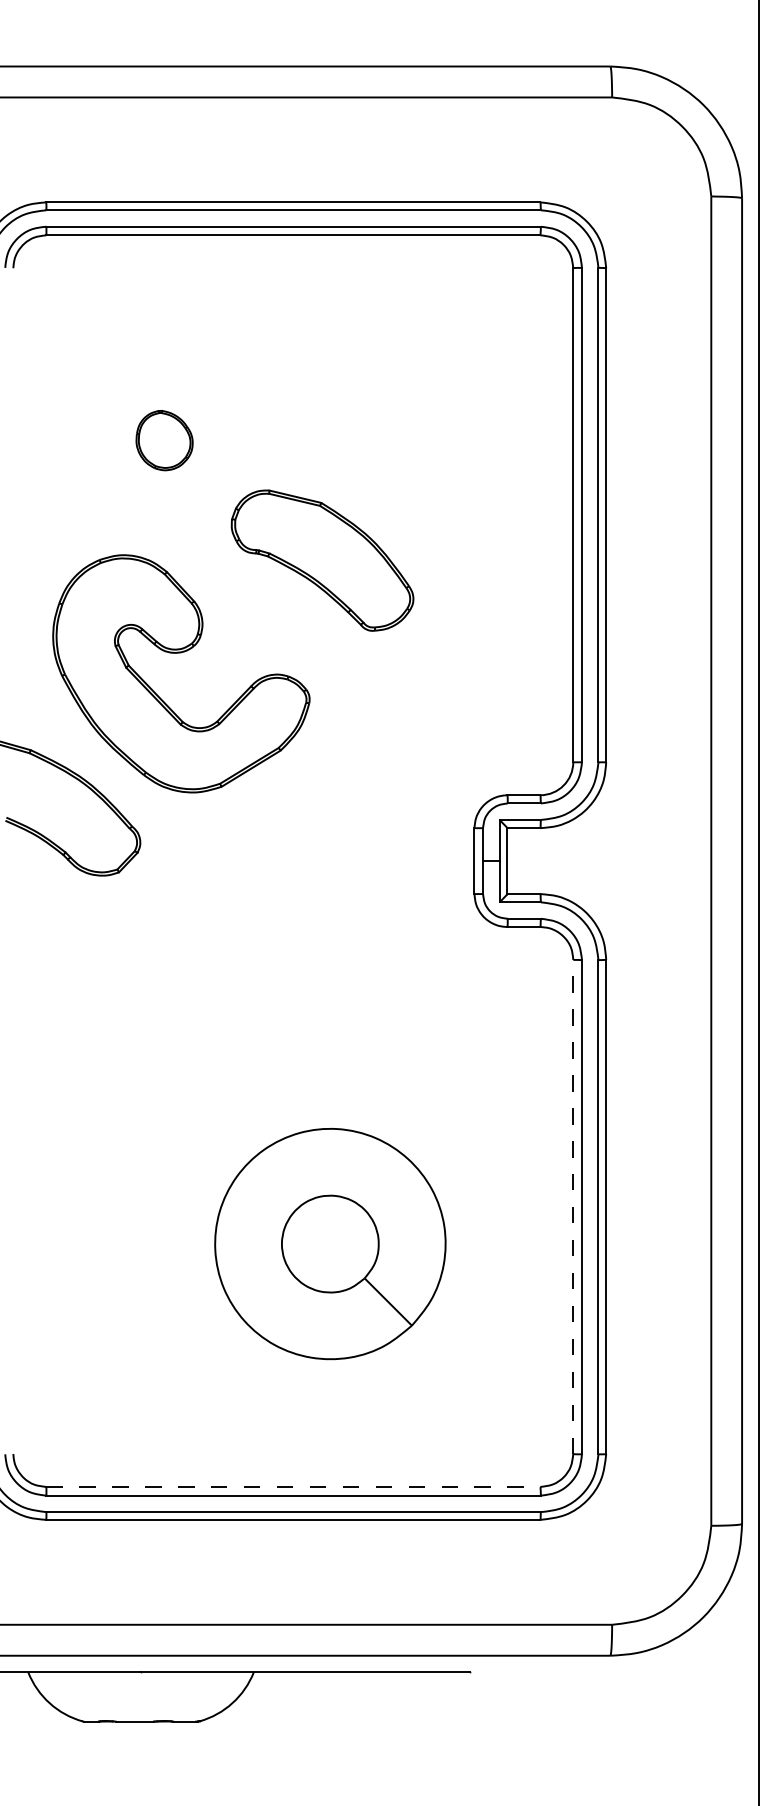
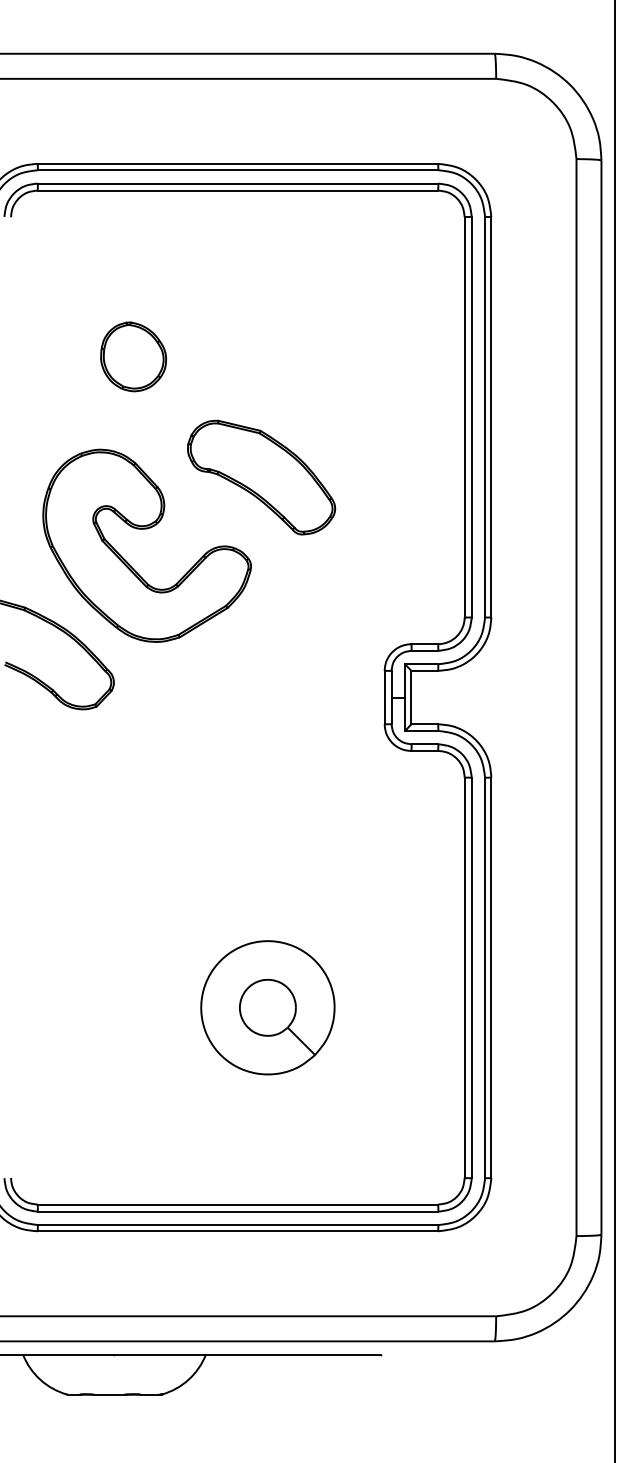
part: (164, 440) -> (133, 356), size x1.43
part: (322, 560) -> (261, 477), moved
line: (573, 1206) -> (464, 977), dashed -> solid
part: (330, 1243) -> (267, 1007), size x0.71
line: (293, 1486) -> (238, 1204), dashed -> solid

